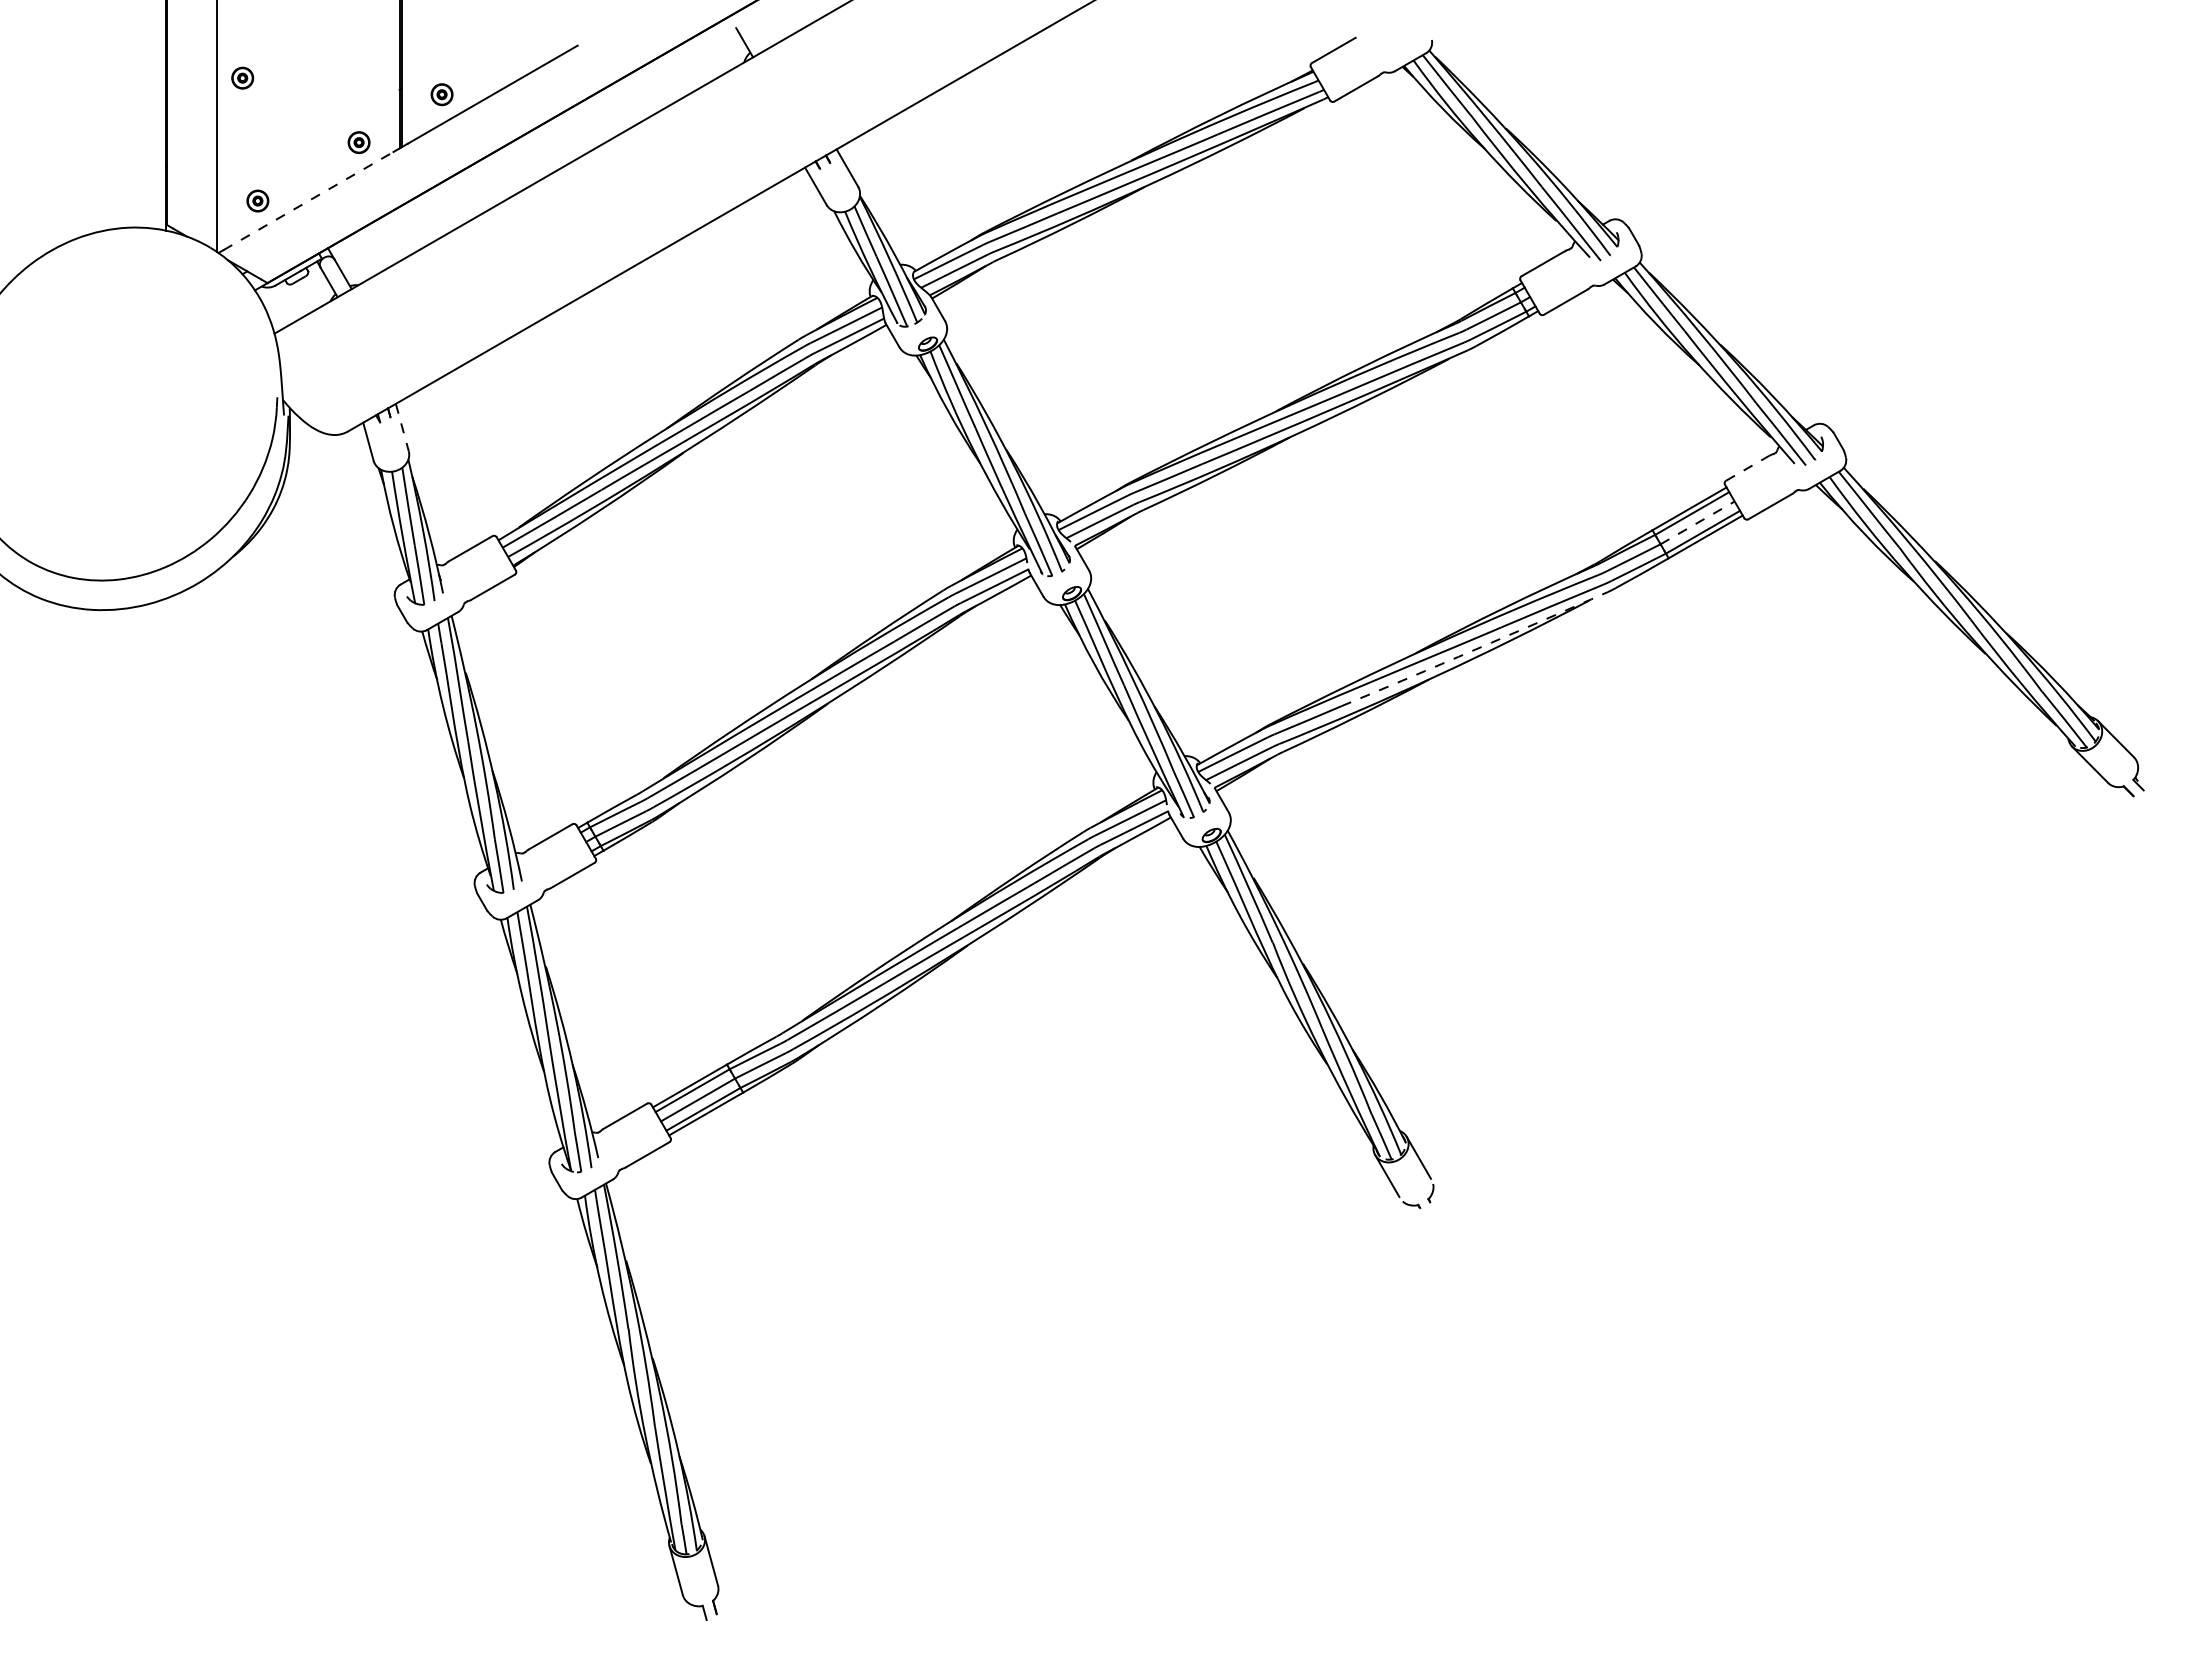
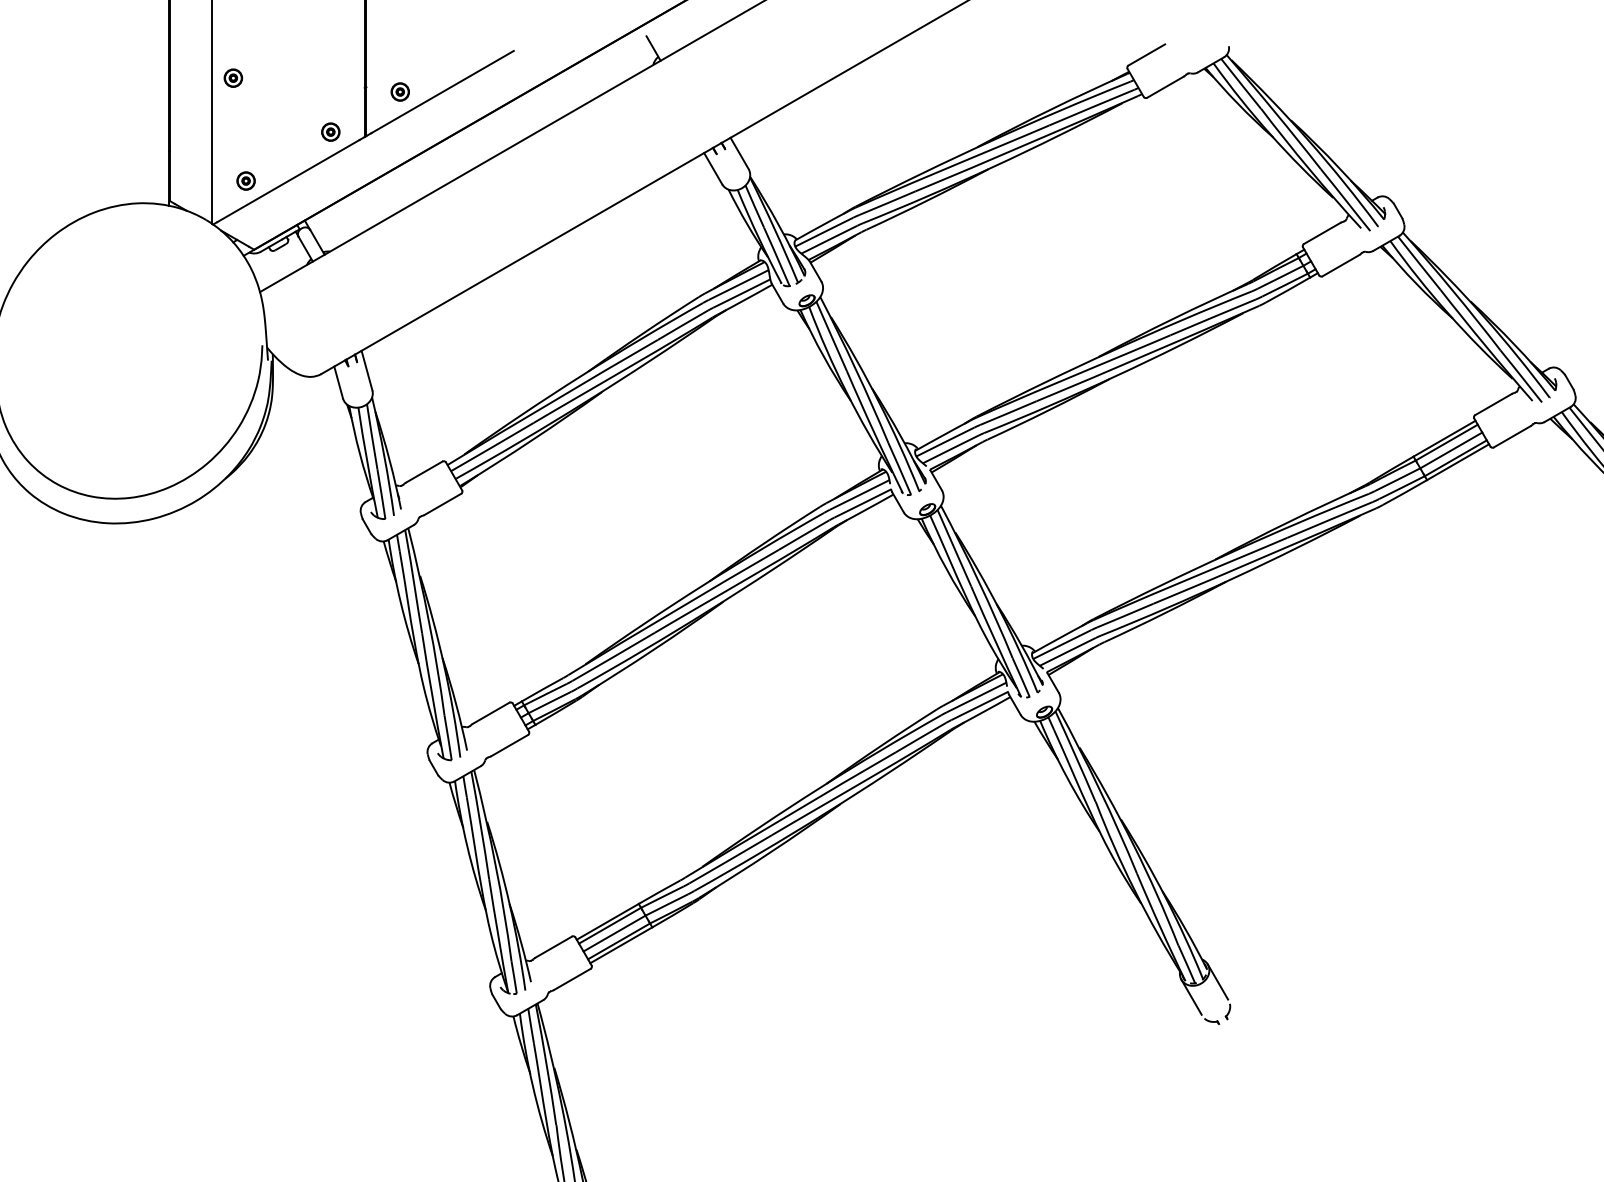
line: (308, 200) -> (288, 180), dashed -> solid
line: (402, 427) -> (367, 370), dashed -> solid
line: (1748, 467) -> (1493, 404), dashed -> solid
line: (1697, 522) -> (1451, 450), dashed -> solid
arc: (1475, 649) -> (1265, 556), dashed -> solid

